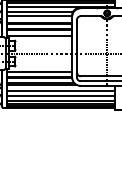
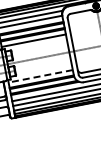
line: (39, 71) -> (40, 76), solid -> dashed

